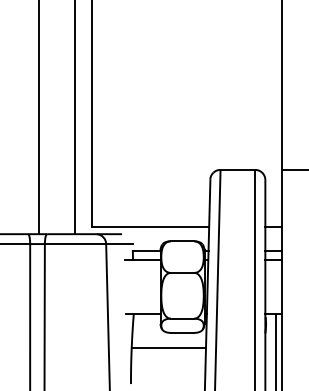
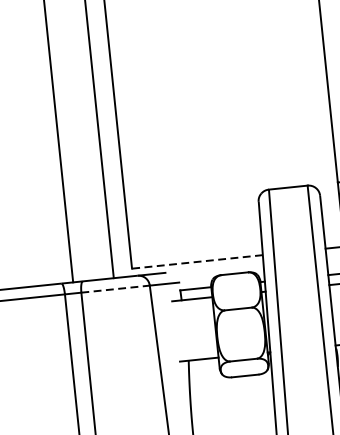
line: (150, 227) -> (197, 262), solid -> dashed
line: (75, 244) -> (115, 289), solid -> dashed
line: (169, 347) -> (232, 393), removed

